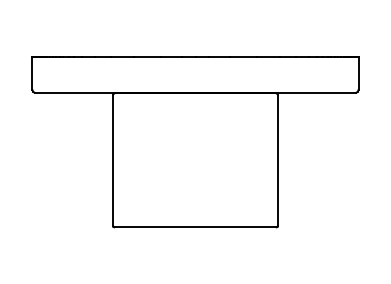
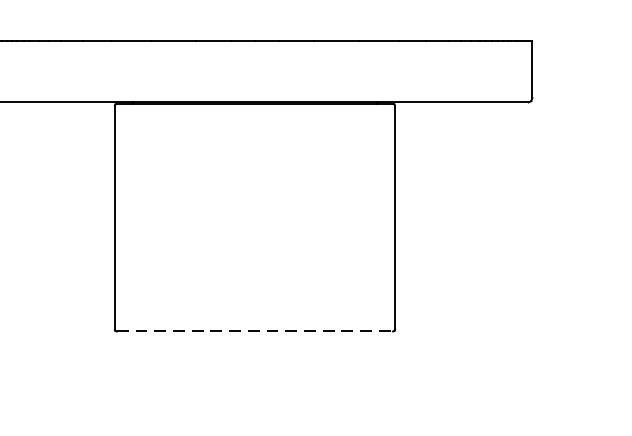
line: (195, 227) -> (254, 331), solid -> dashed

